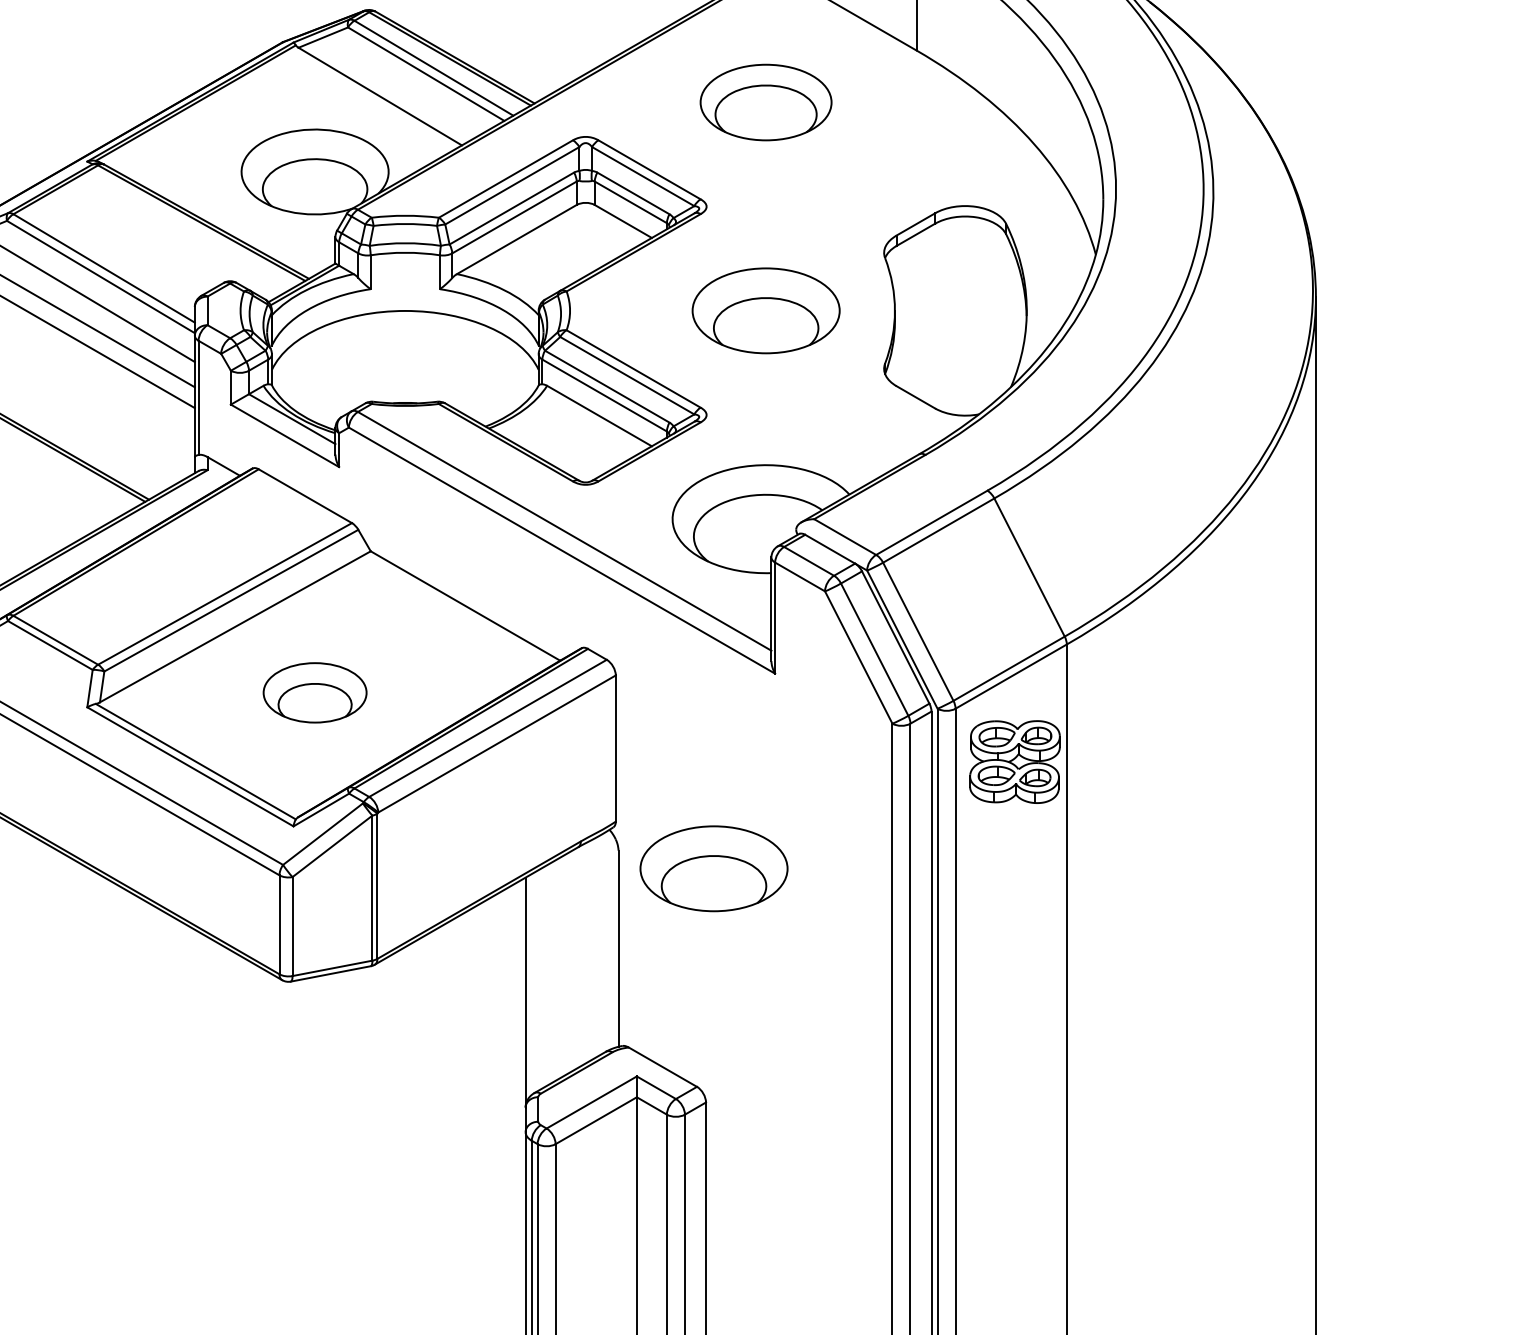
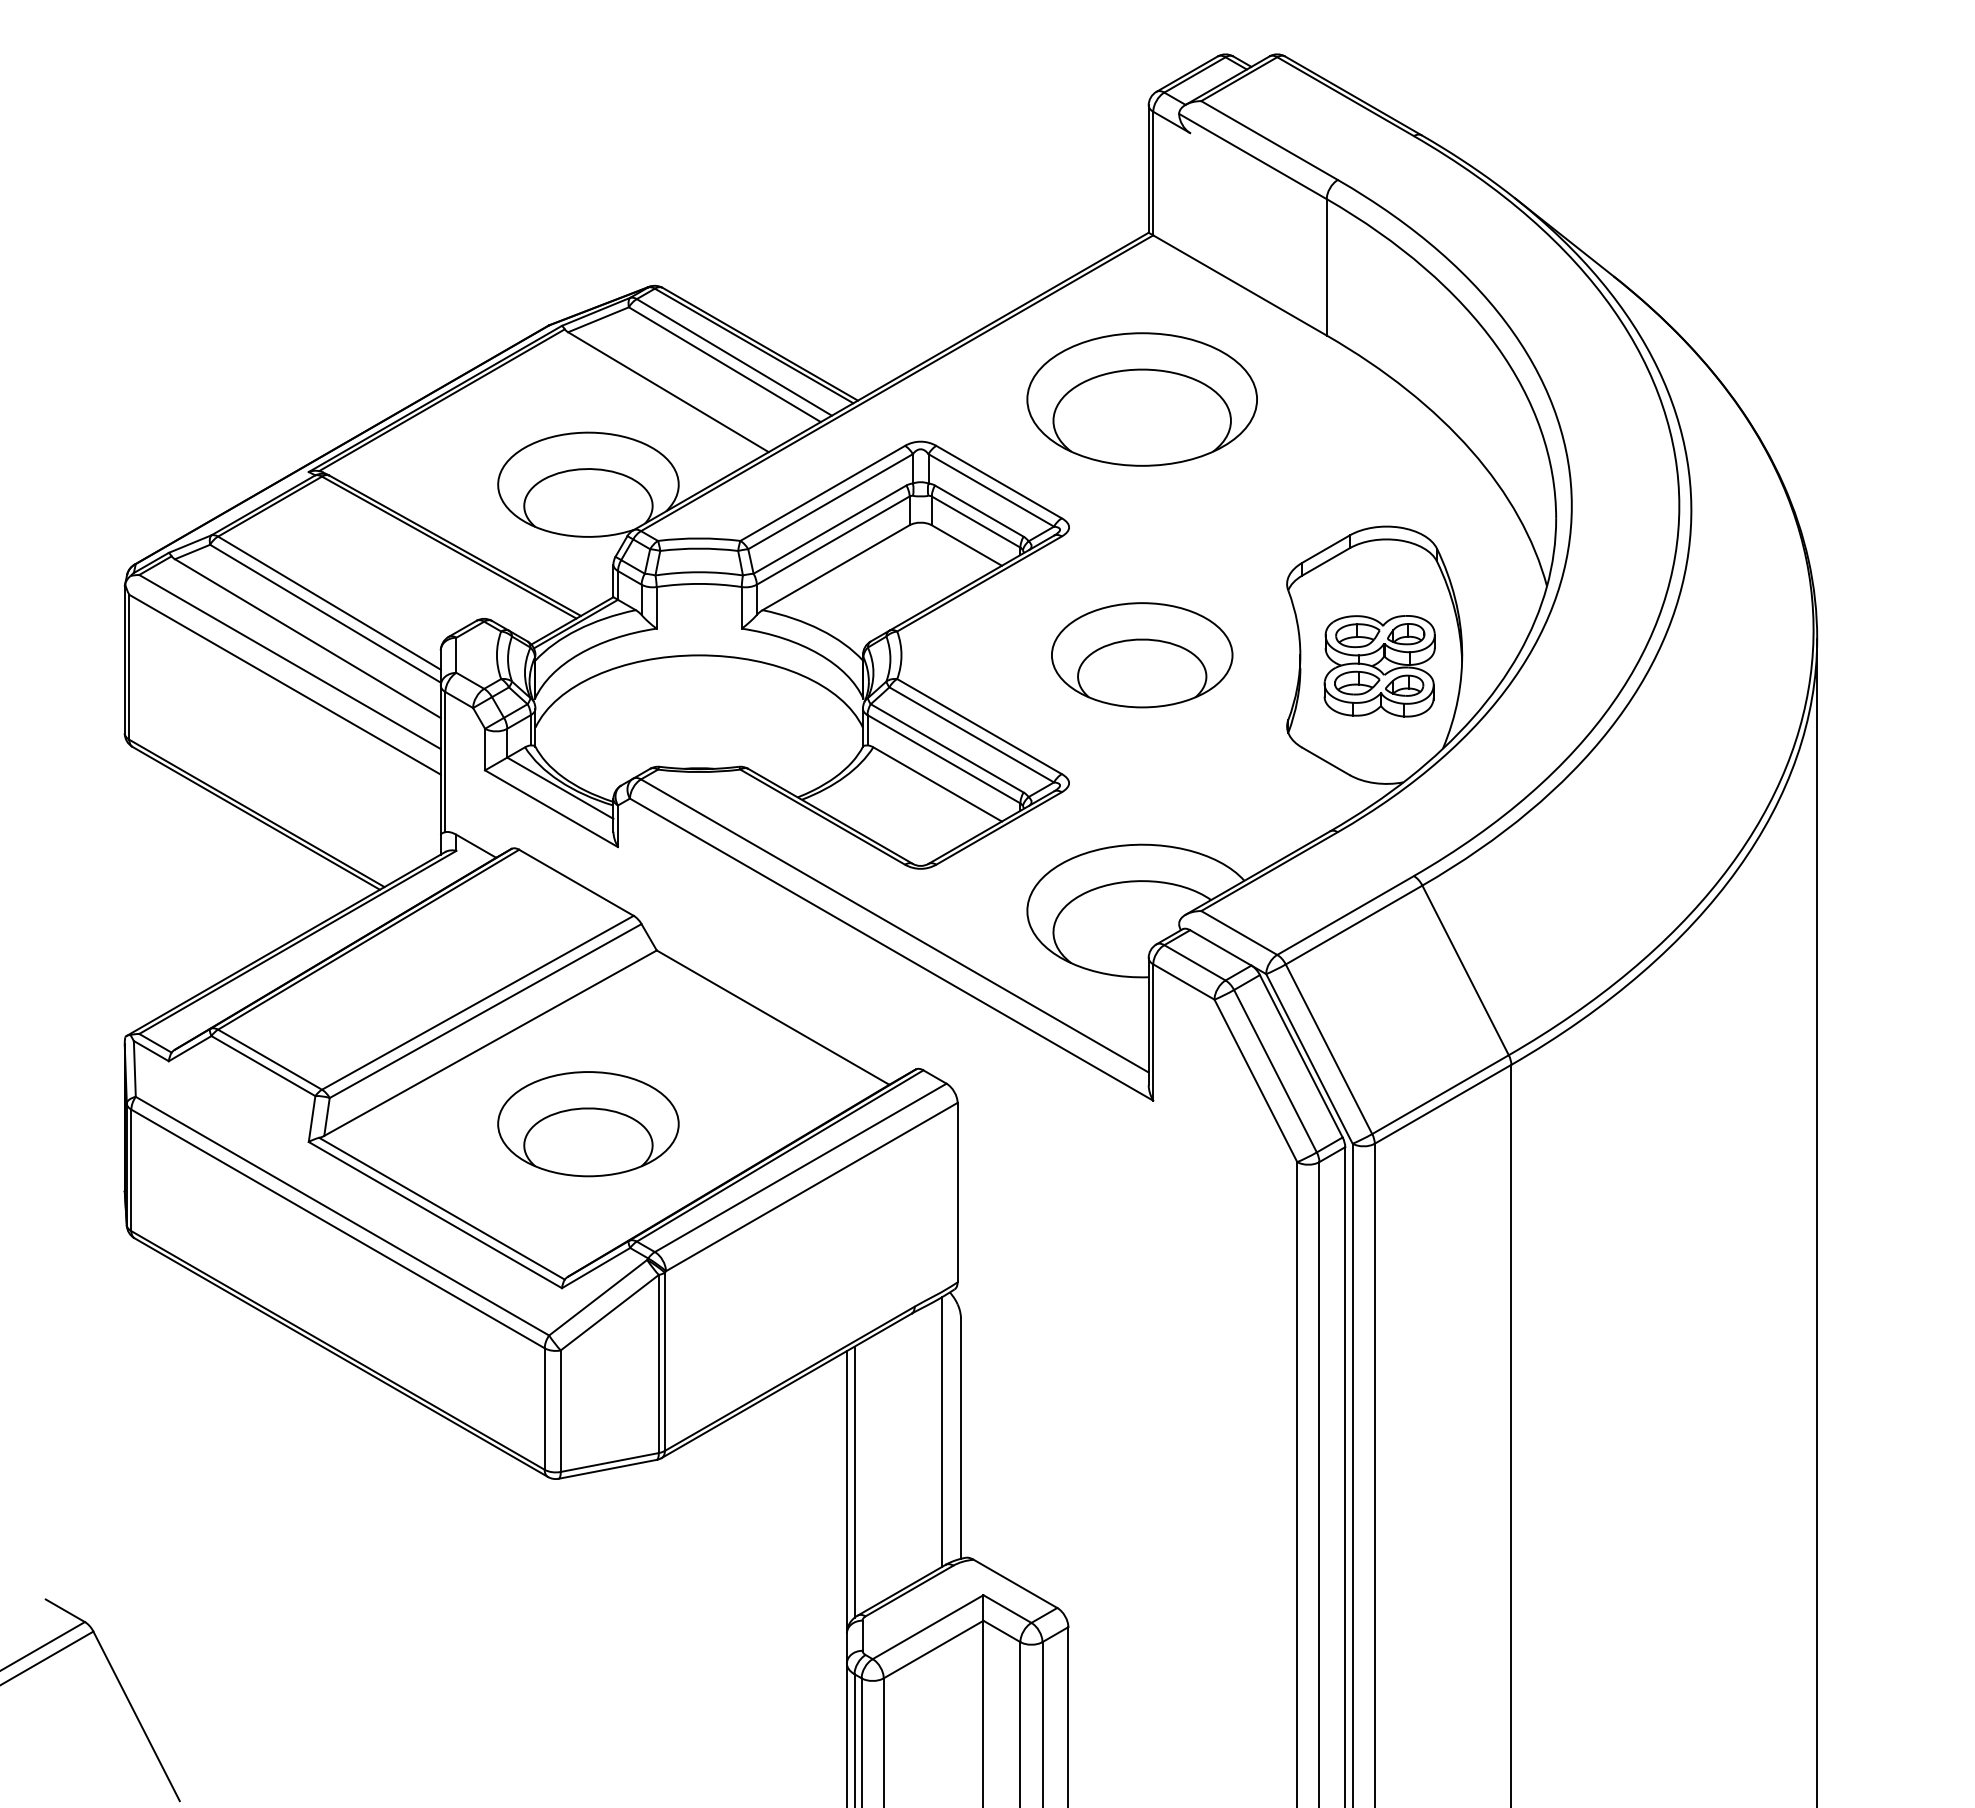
part: (765, 102) -> (1141, 399), size x1.43
part: (315, 693) -> (588, 1124), size x1.43
part: (1014, 762) -> (1379, 666), moved
part: (714, 868) -> (1078, 1340), removed
line: (603, 943) -> (942, 1431), added
line: (531, 983) -> (854, 1481), added

